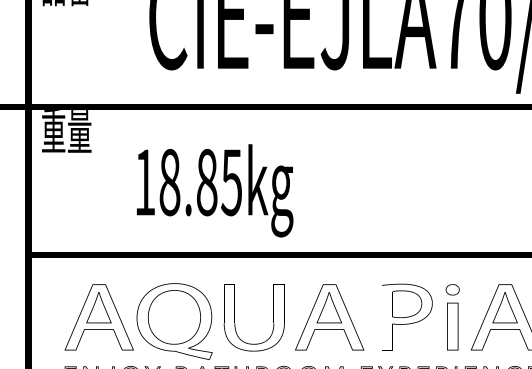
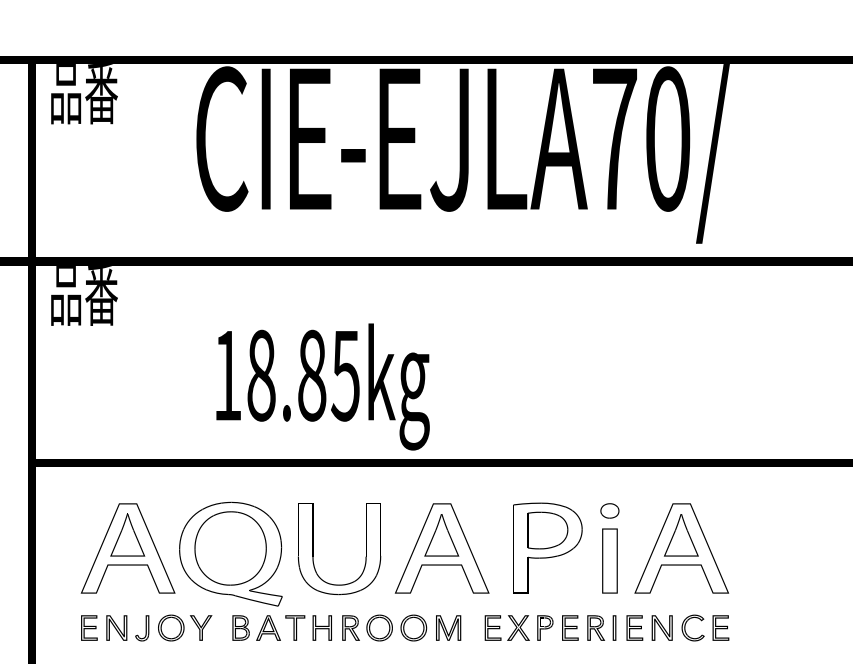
text: (66, 131) -> (83, 295), 重量 -> 品番
text: (214, 190) -> (322, 386), moved

